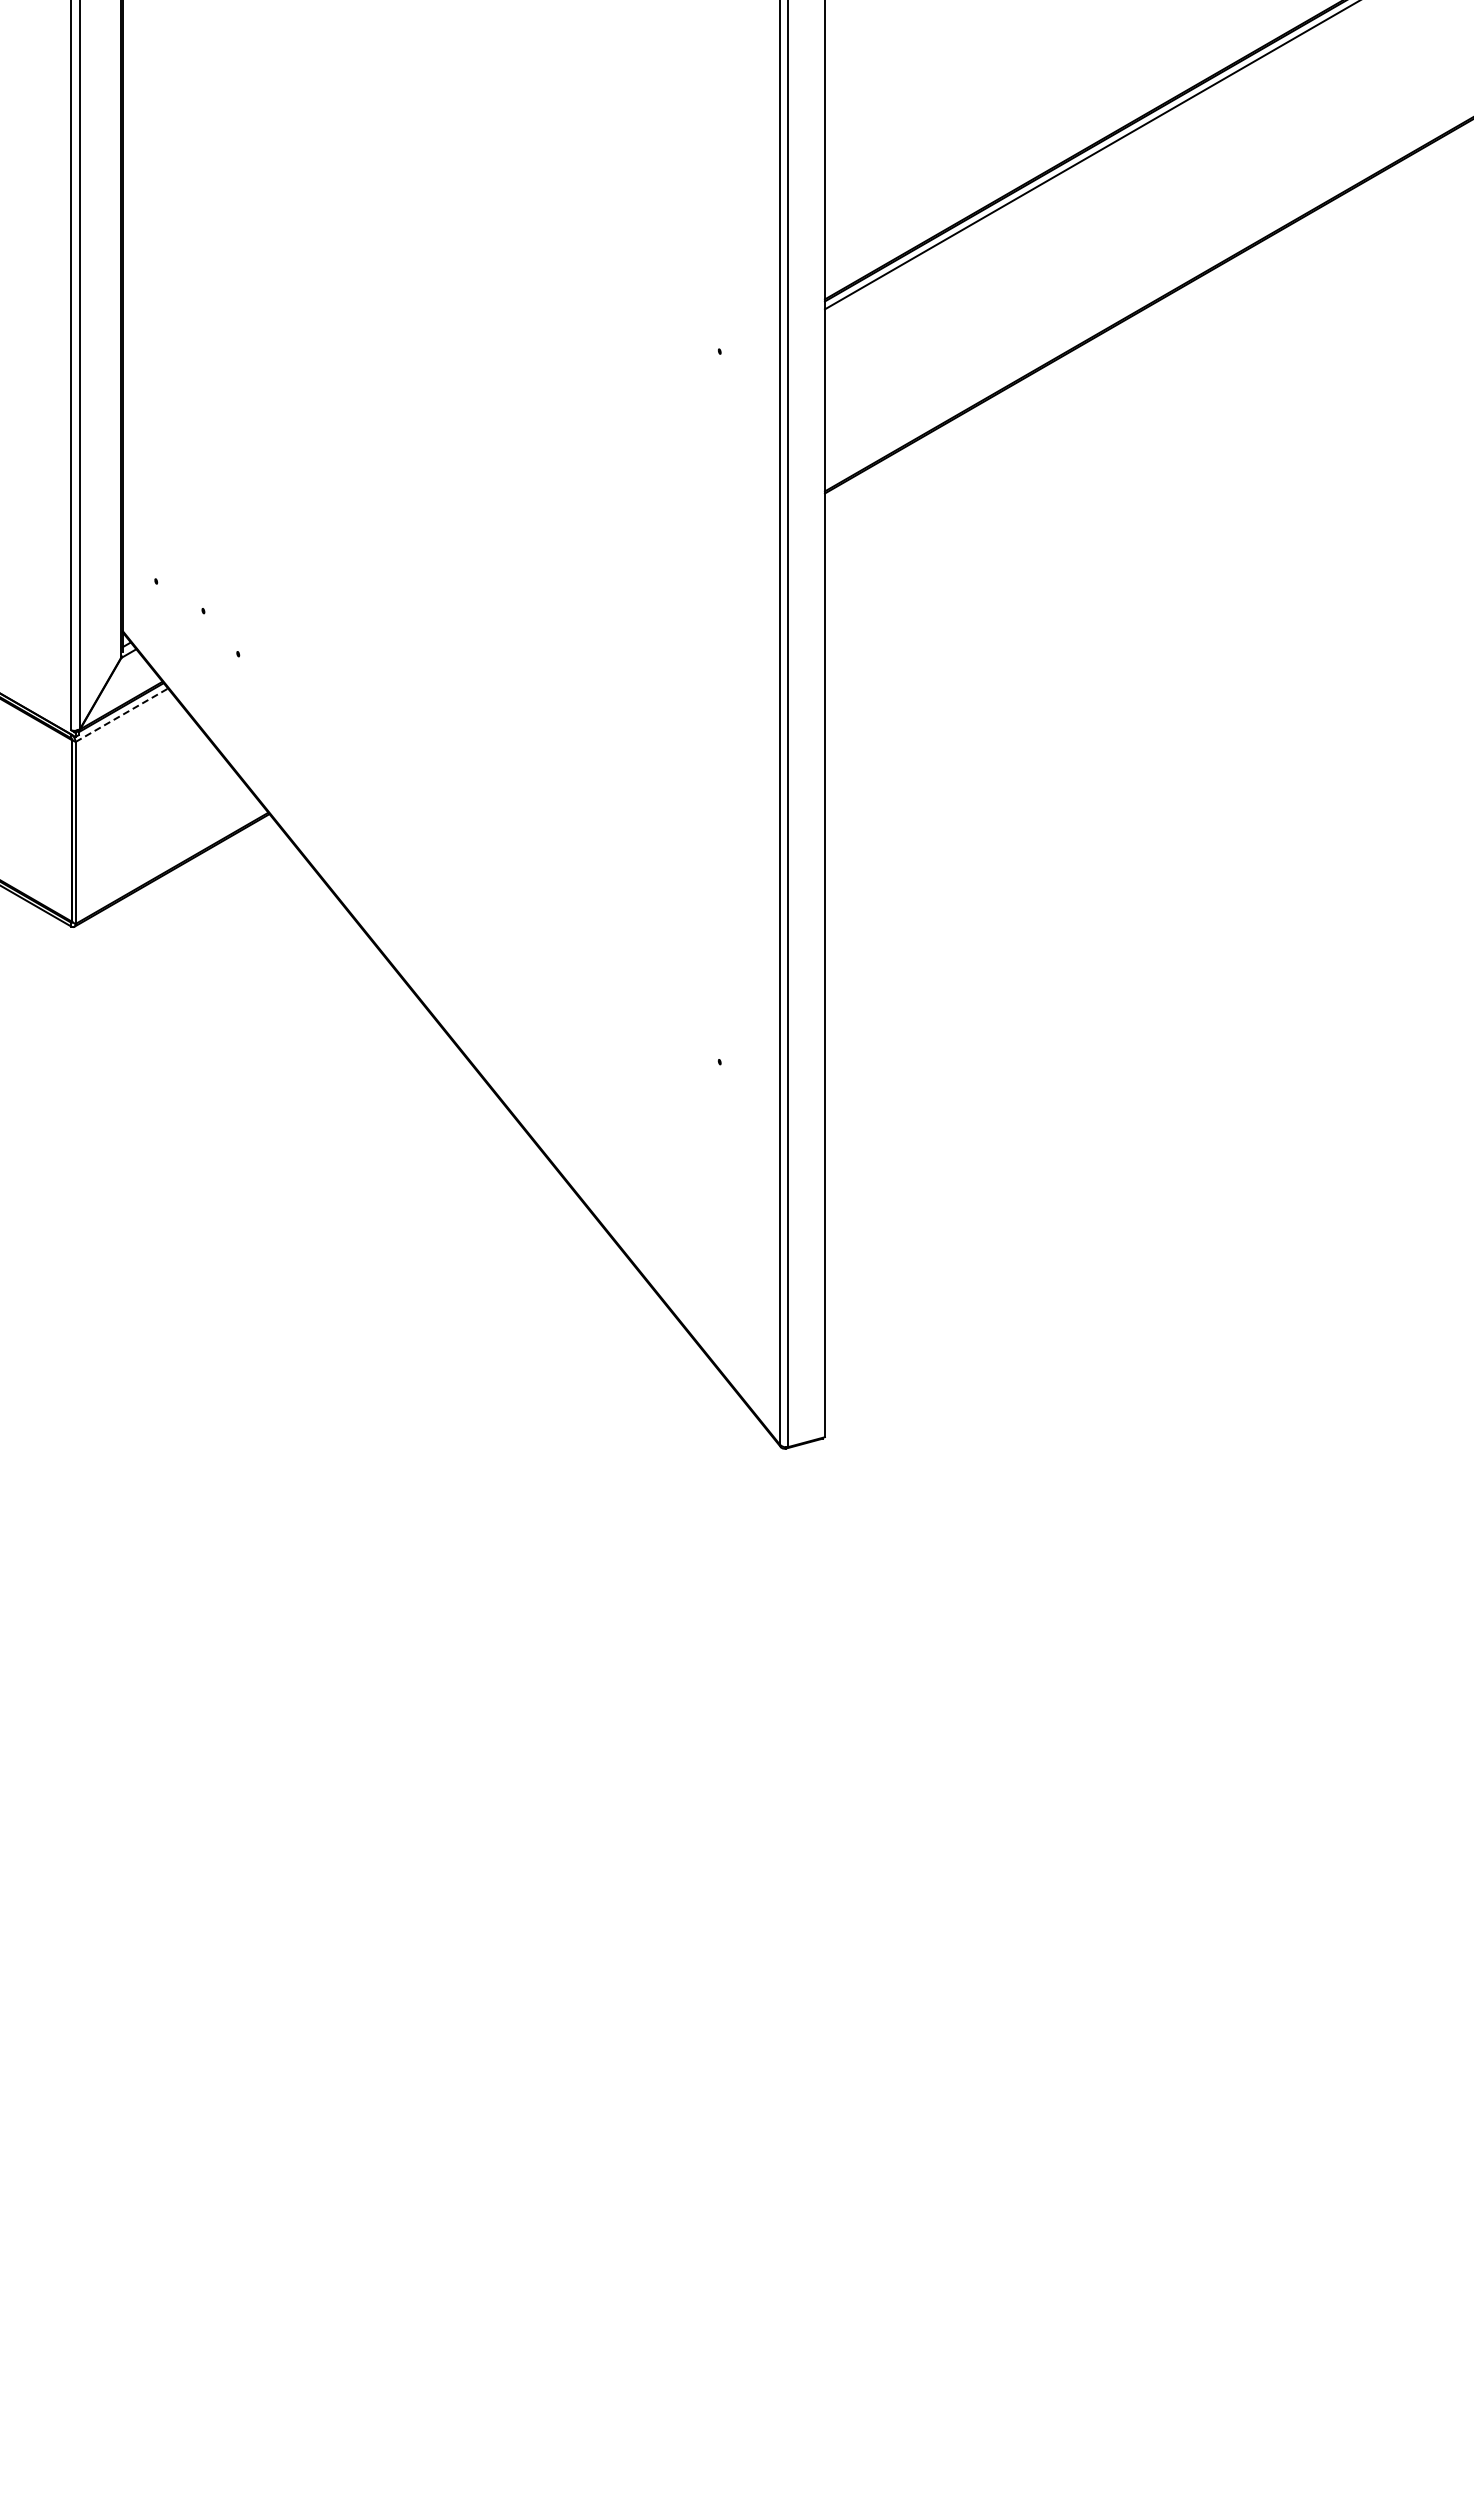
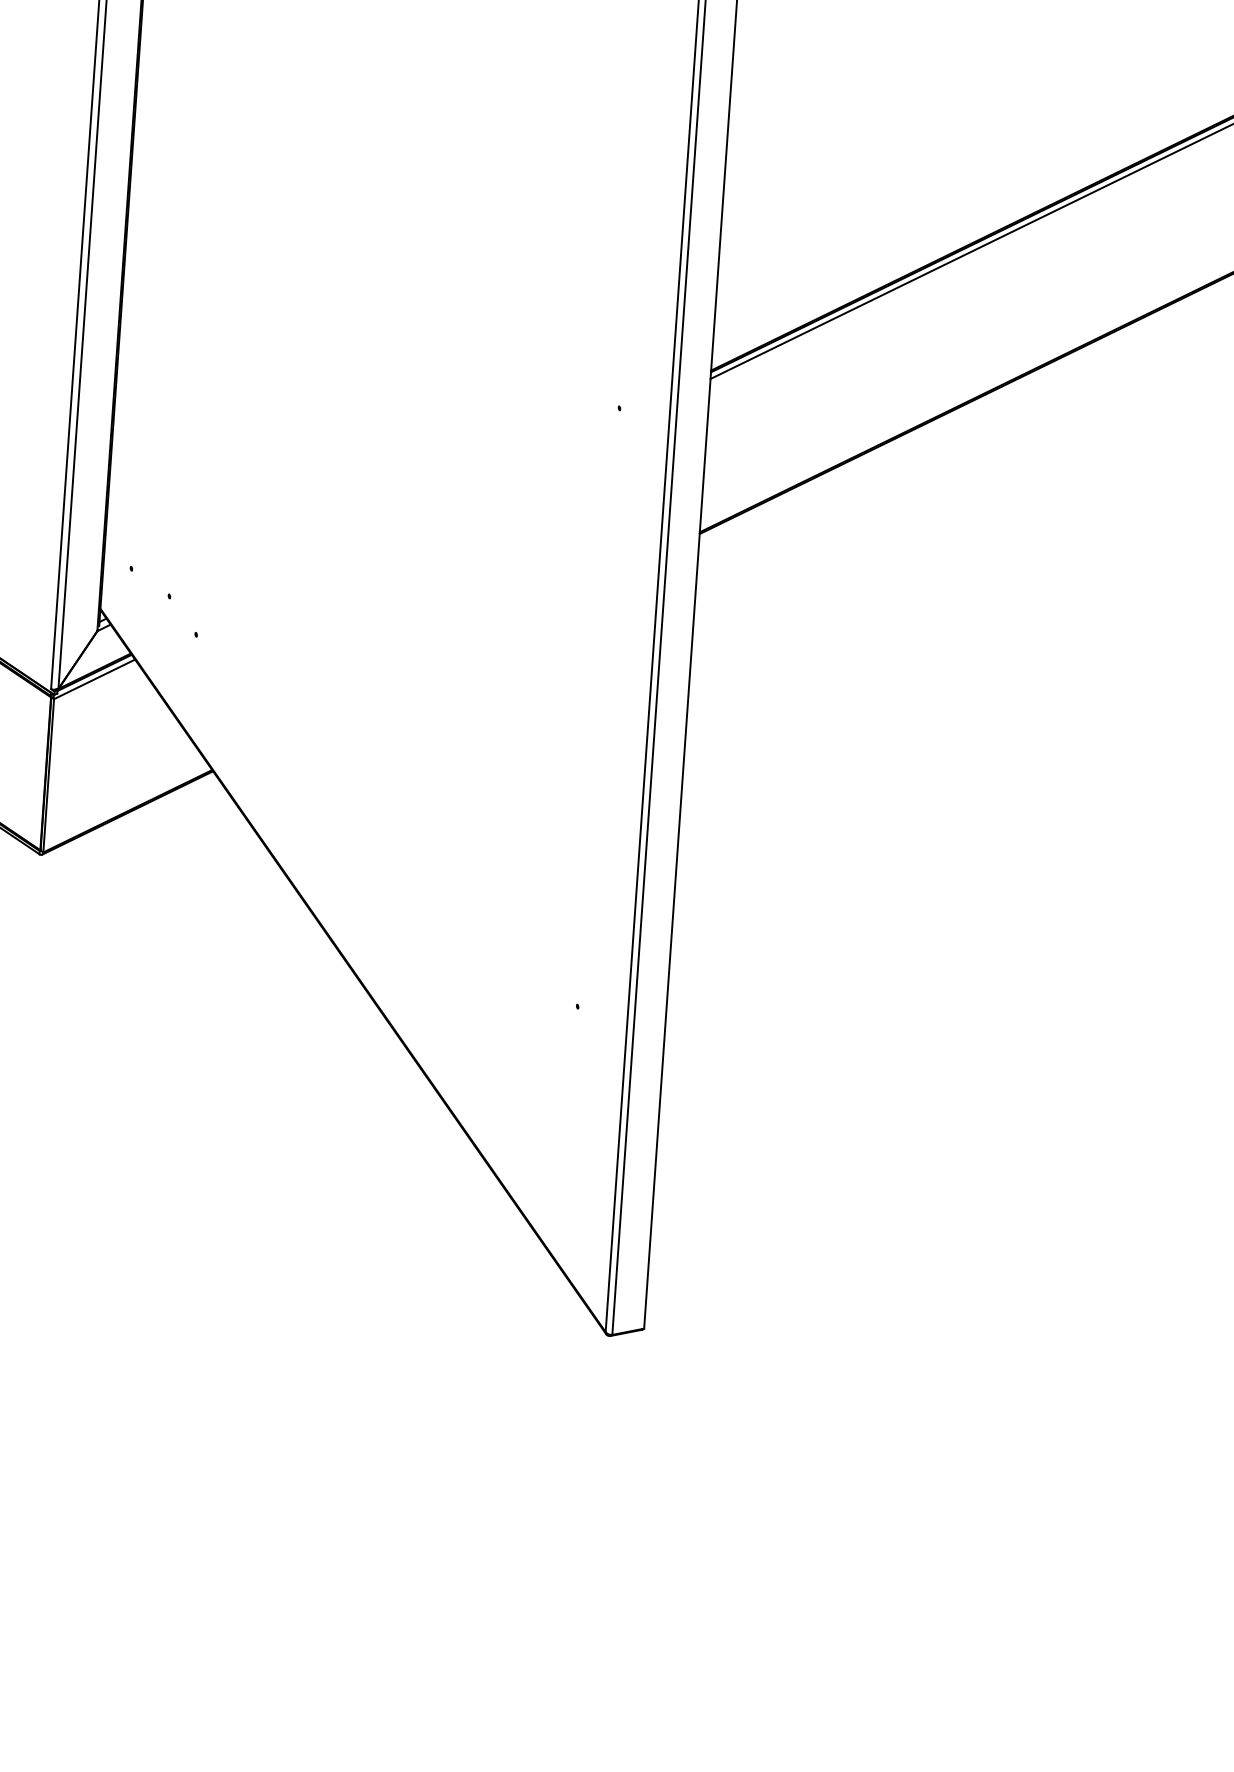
line: (122, 715) -> (95, 679), dashed -> solid

